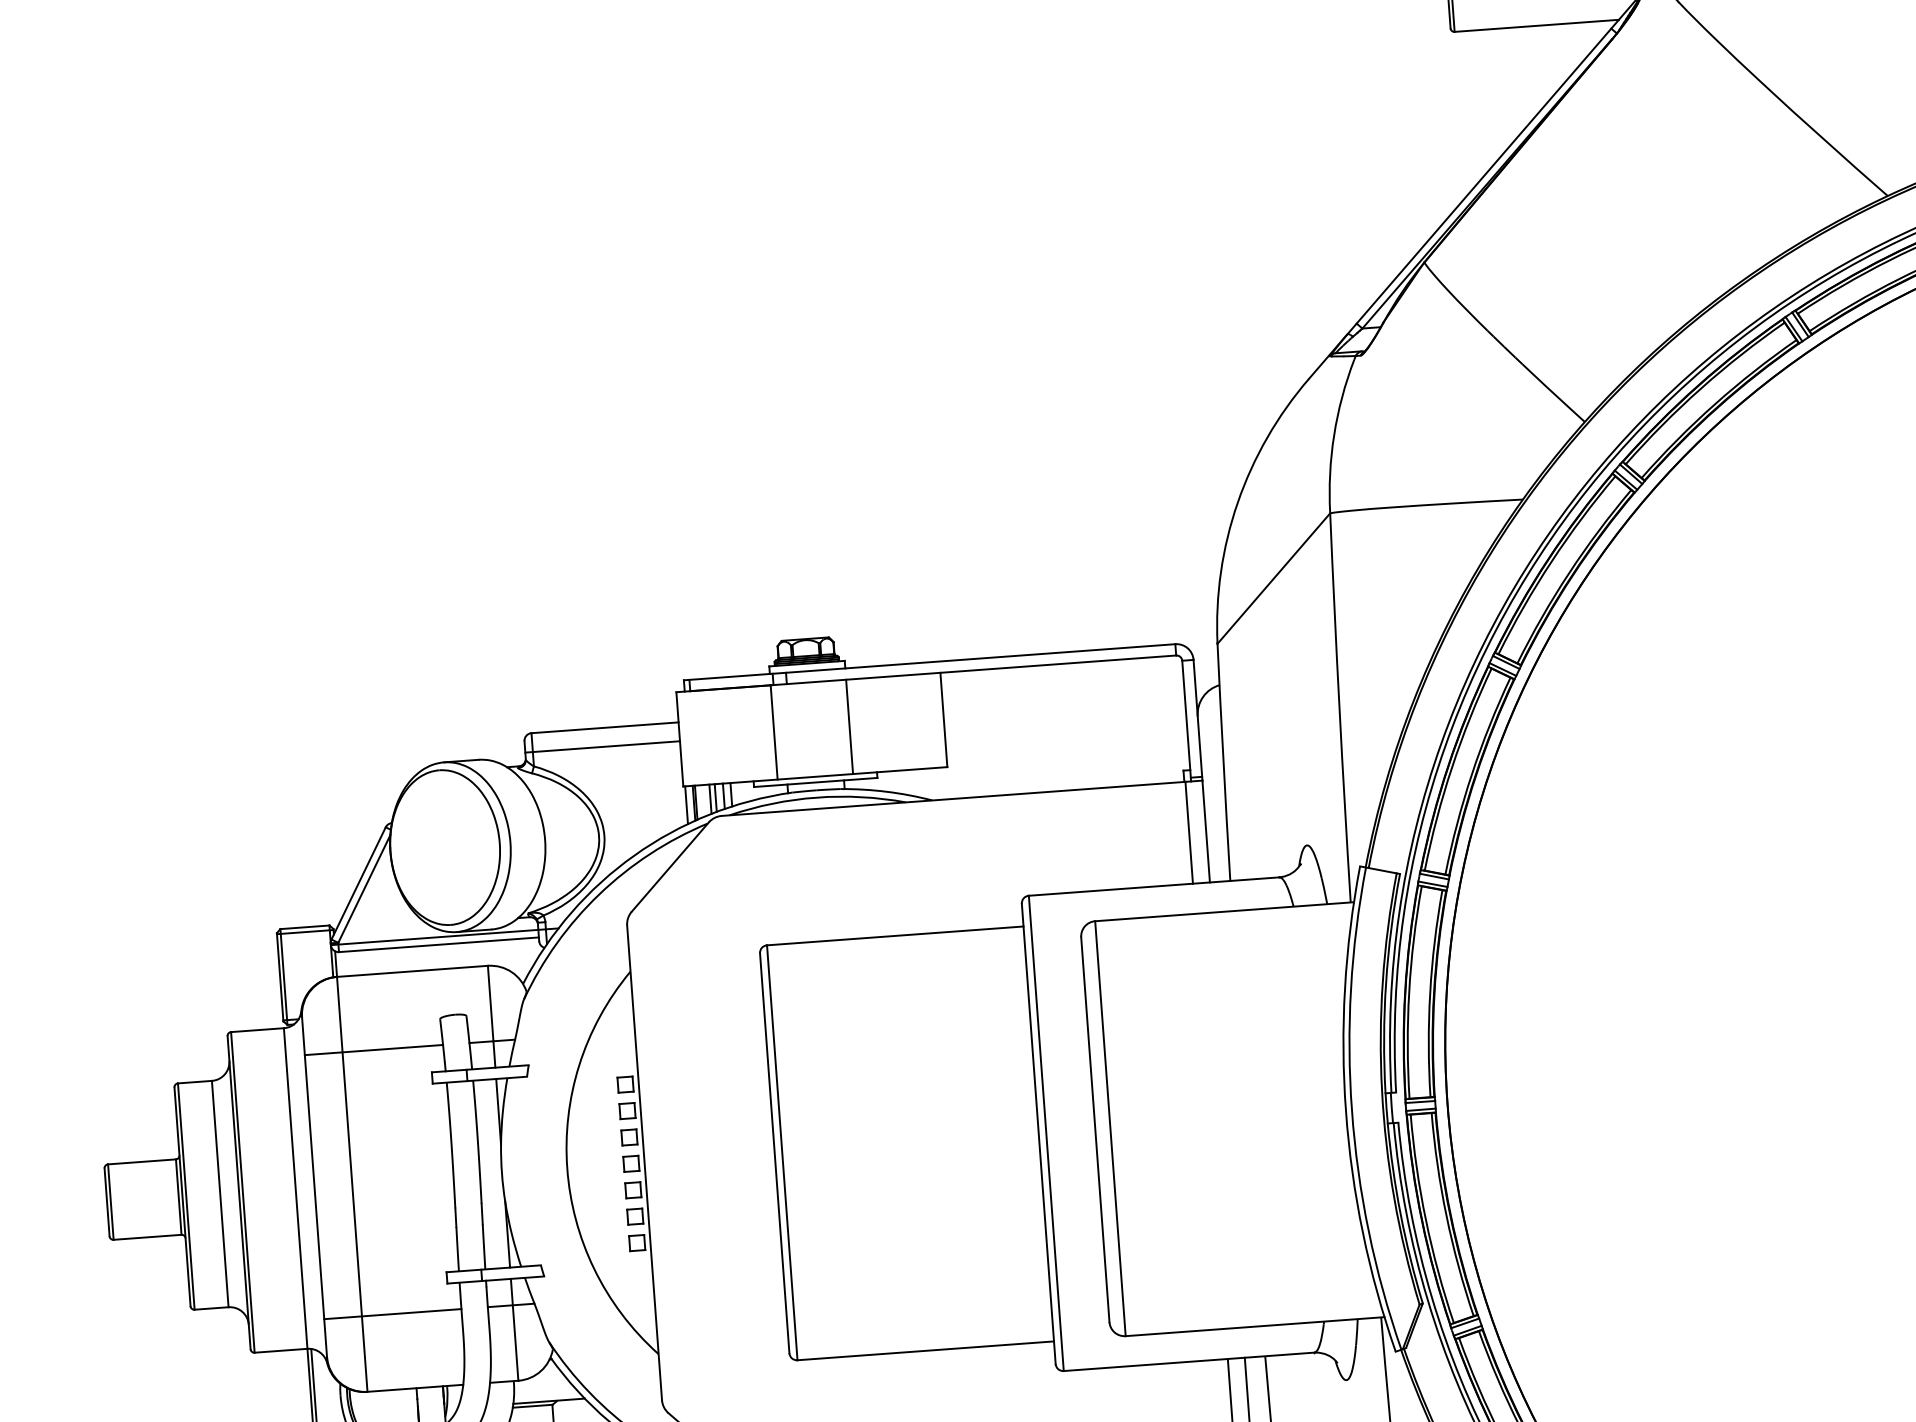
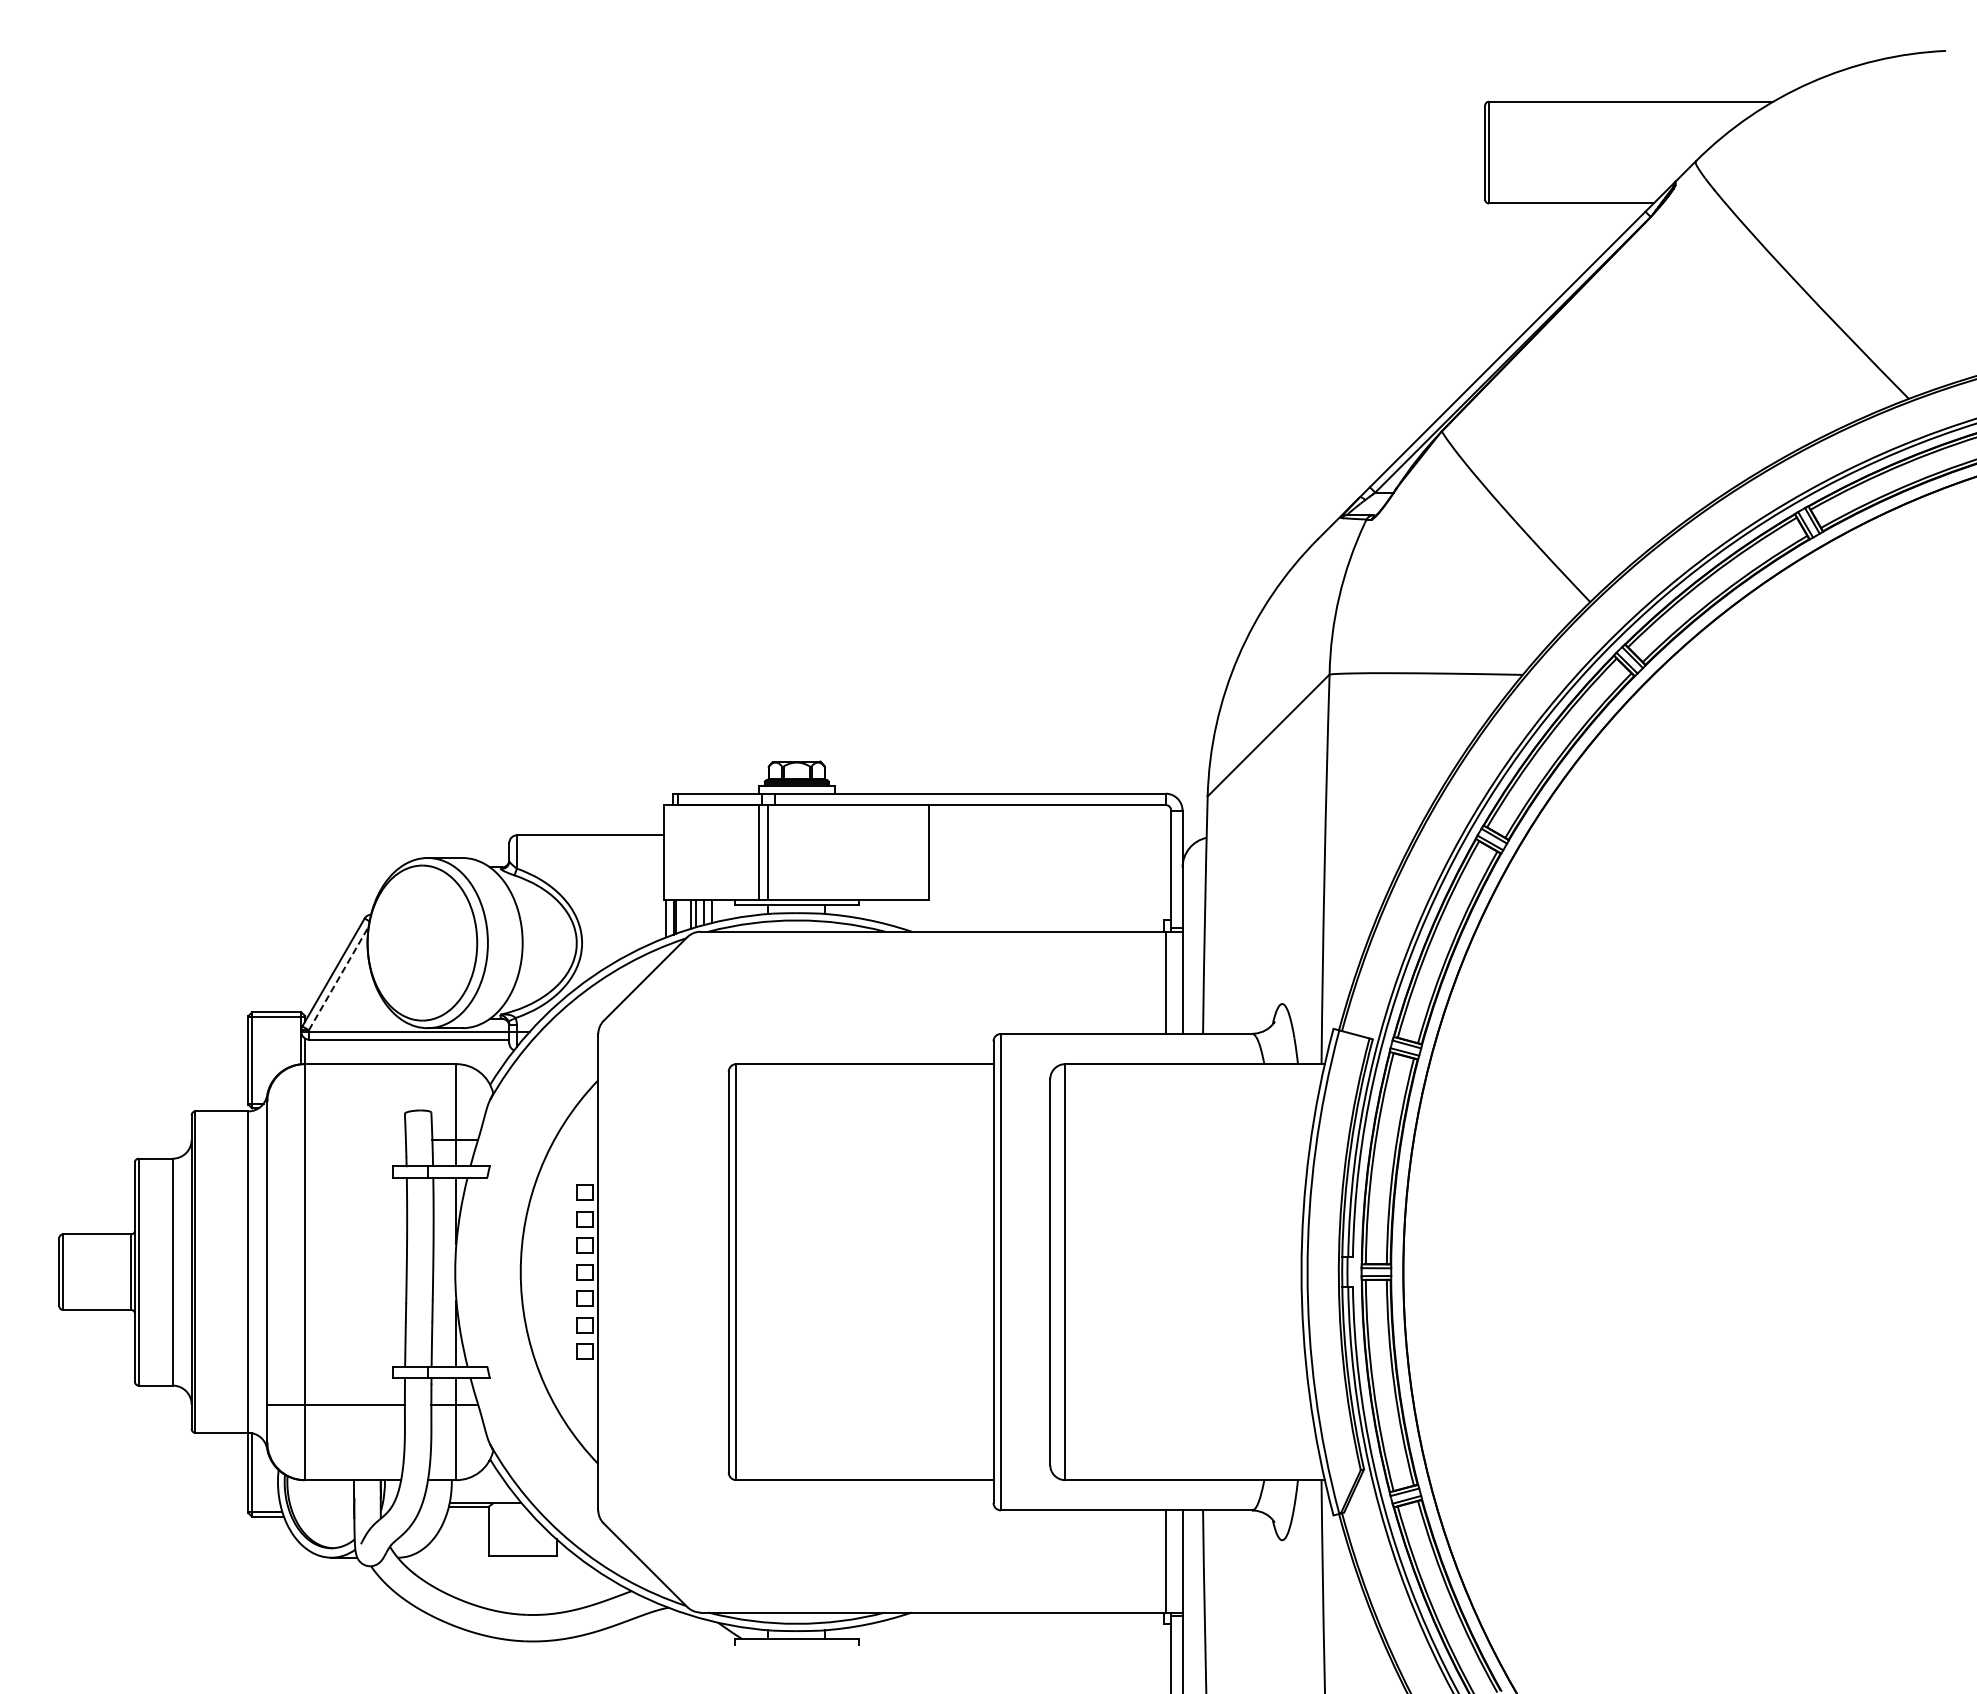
line: (849, 727) -> (767, 852), moved
line: (602, 747) -> (586, 854), removed
line: (364, 889) -> (338, 978), solid -> dashed
line: (373, 1049) -> (336, 1139), removed

